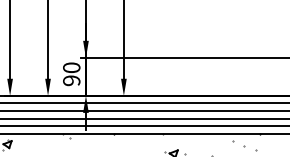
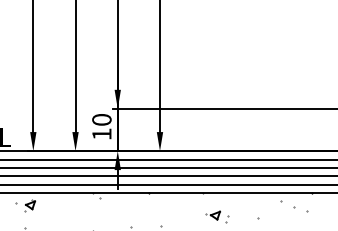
text: (71, 80) -> (101, 134), 90 -> 10

